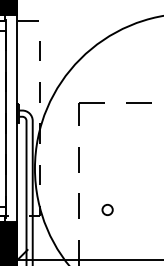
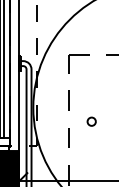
circle: (107, 209) -> (91, 121), moved

